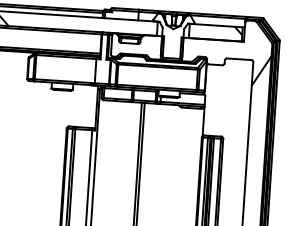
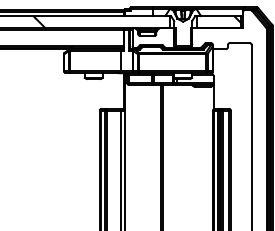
hatch: (260, 70) -> (258, 51), removed

